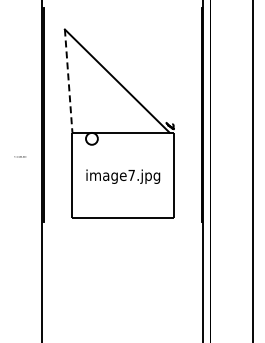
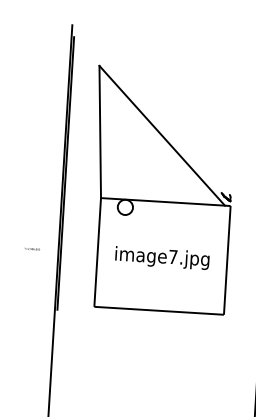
line: (68, 81) -> (99, 132), dashed -> solid
text: (20, 156) -> (32, 248), moved

